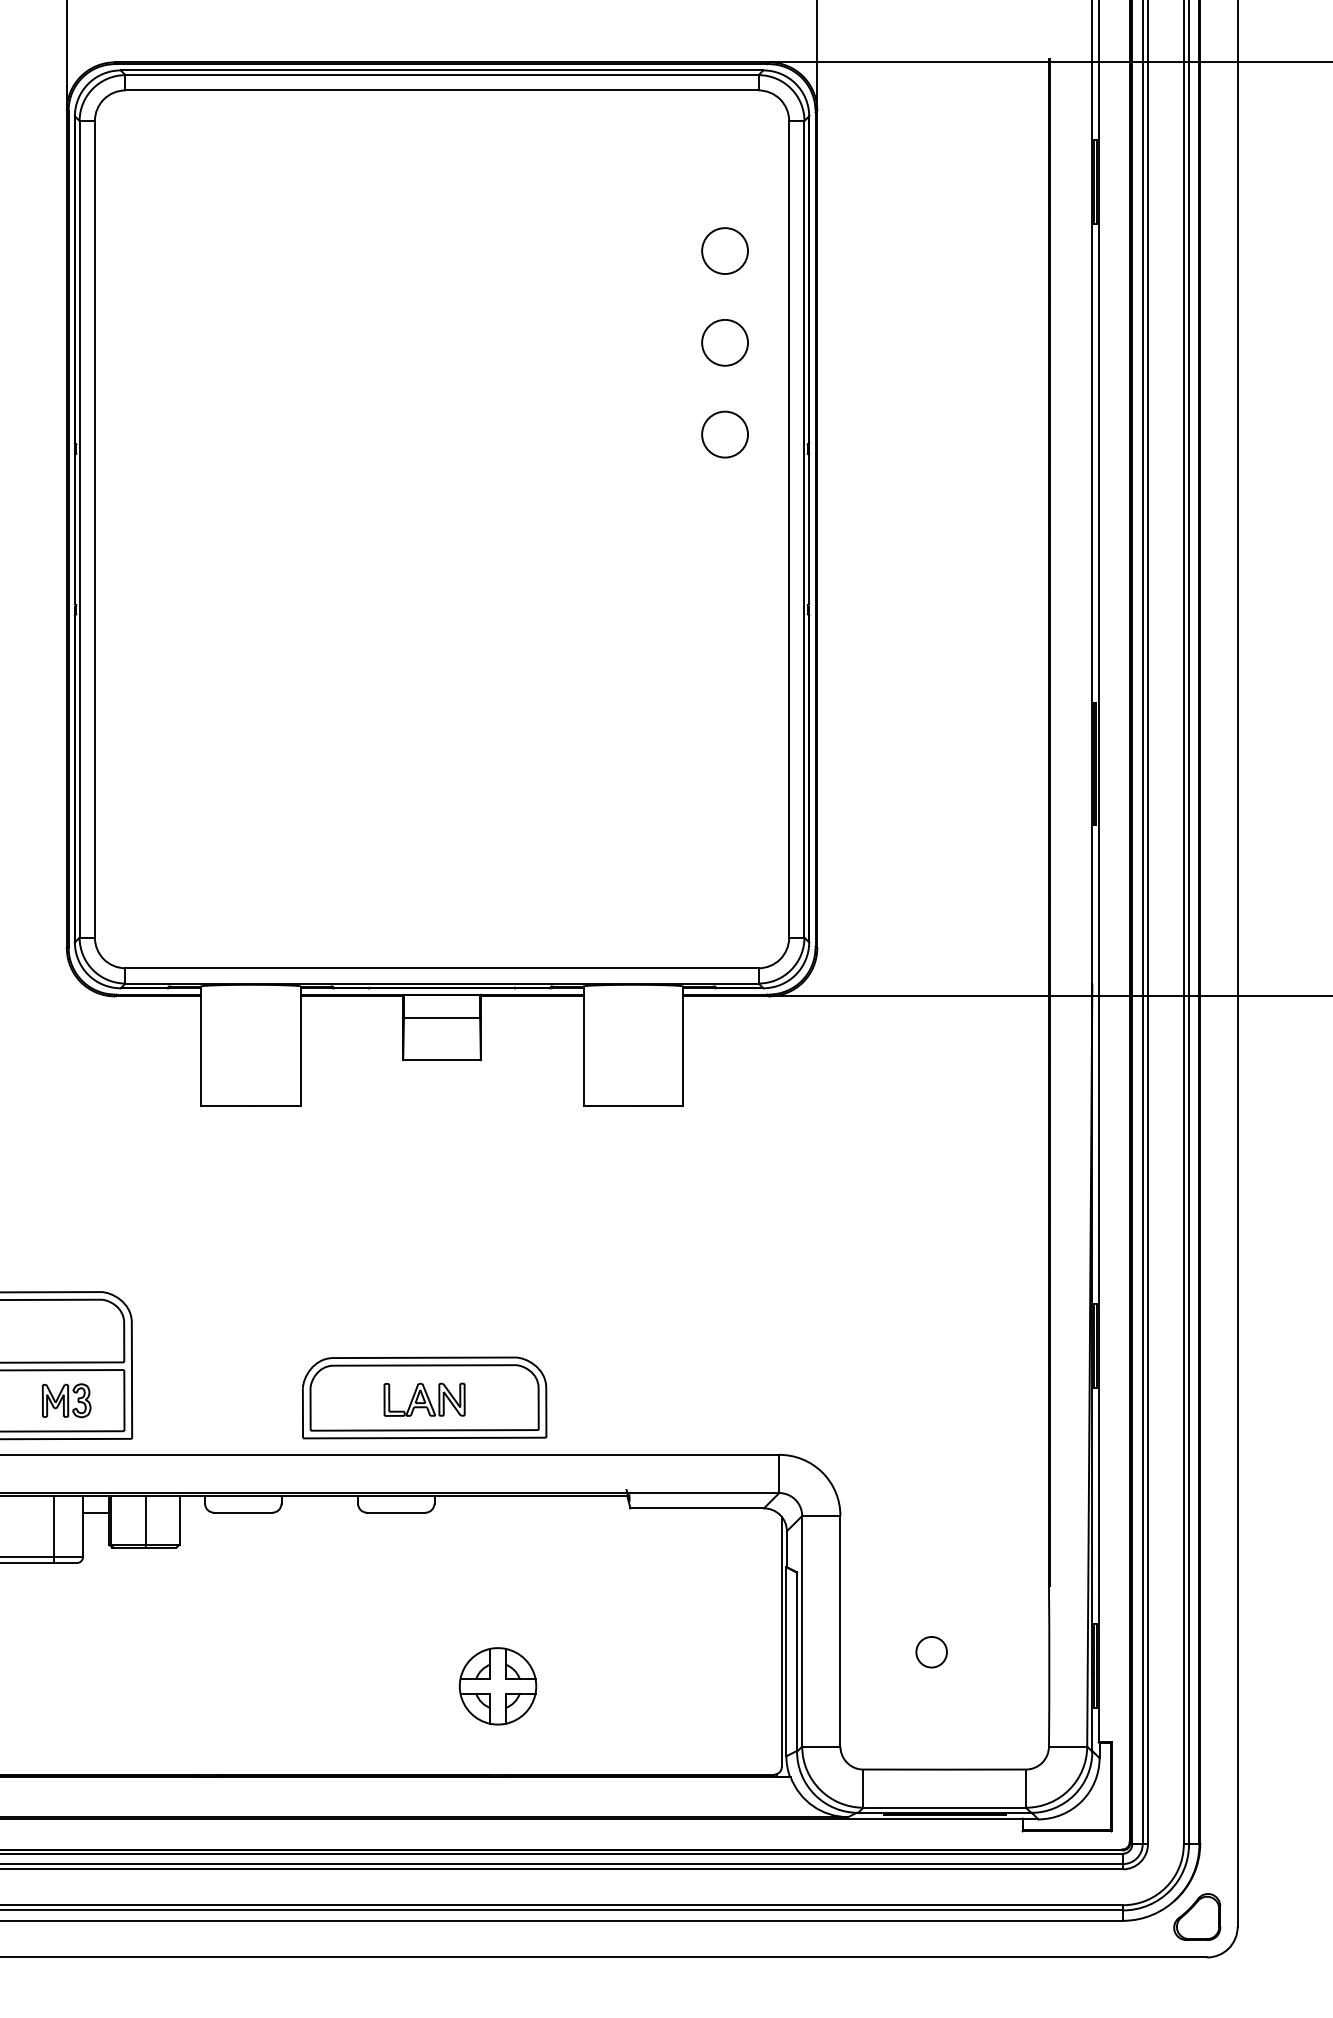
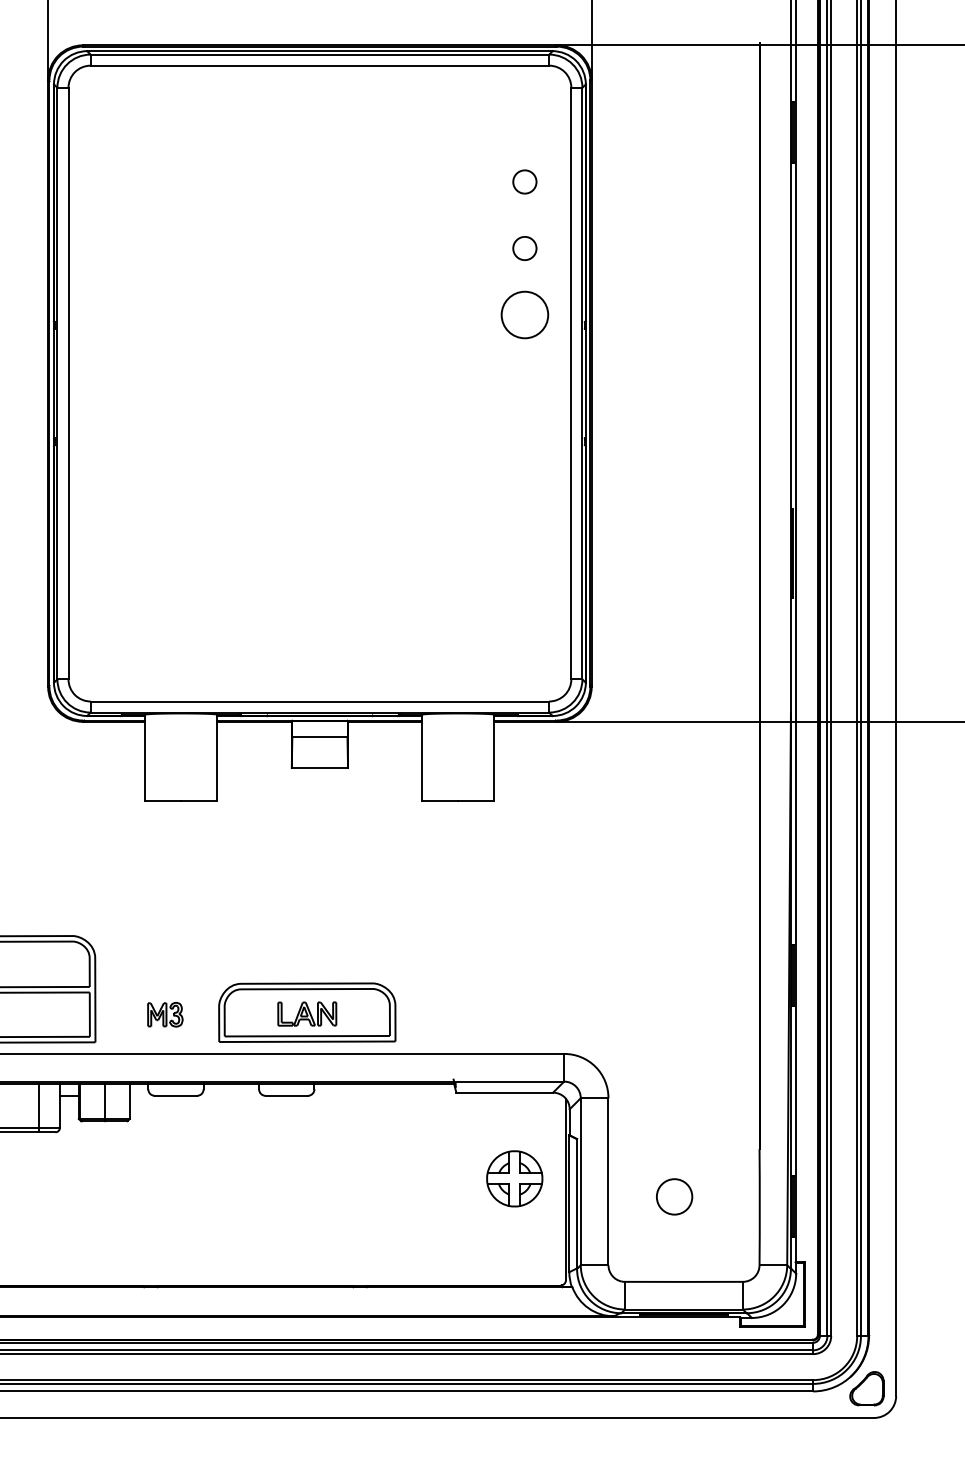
part: (724, 250) -> (524, 181), size x0.7
part: (724, 342) -> (524, 248), size x0.7
part: (724, 434) -> (524, 314), size x1.4
part: (66, 1400) -> (165, 1014), moved
circle: (931, 1651) -> (674, 1196), size x1.6
part: (497, 1686) -> (514, 1178), moved

